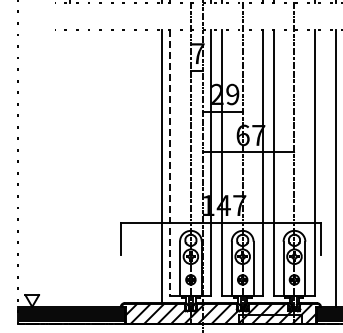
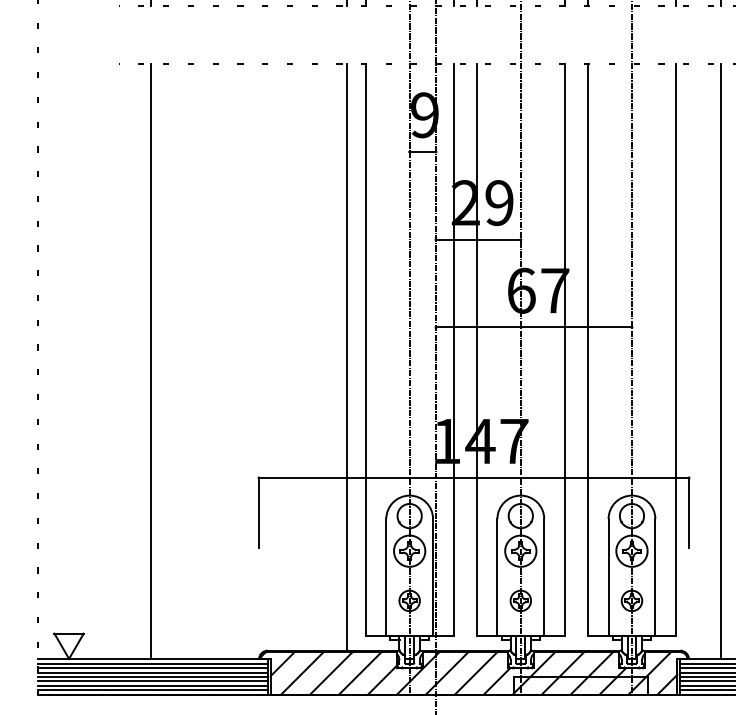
text: (197, 53) -> (423, 114), 7 -> 9
line: (170, 163) -> (365, 351), dashed -> solid
line: (70, 168) -> (151, 361), added

